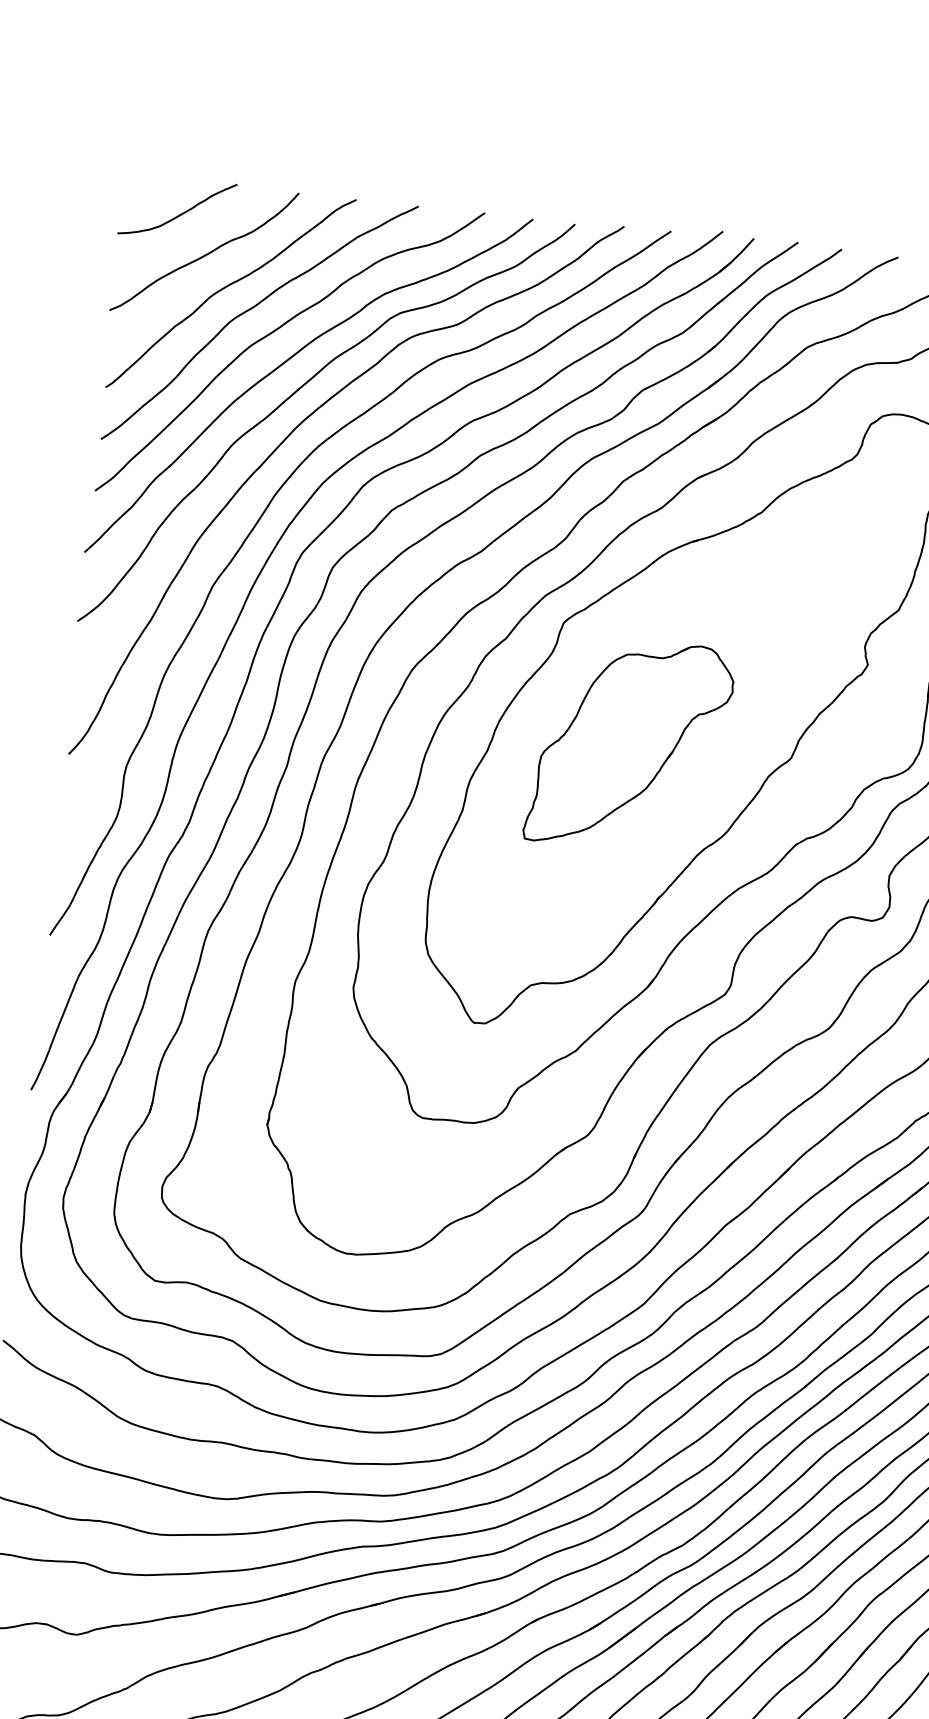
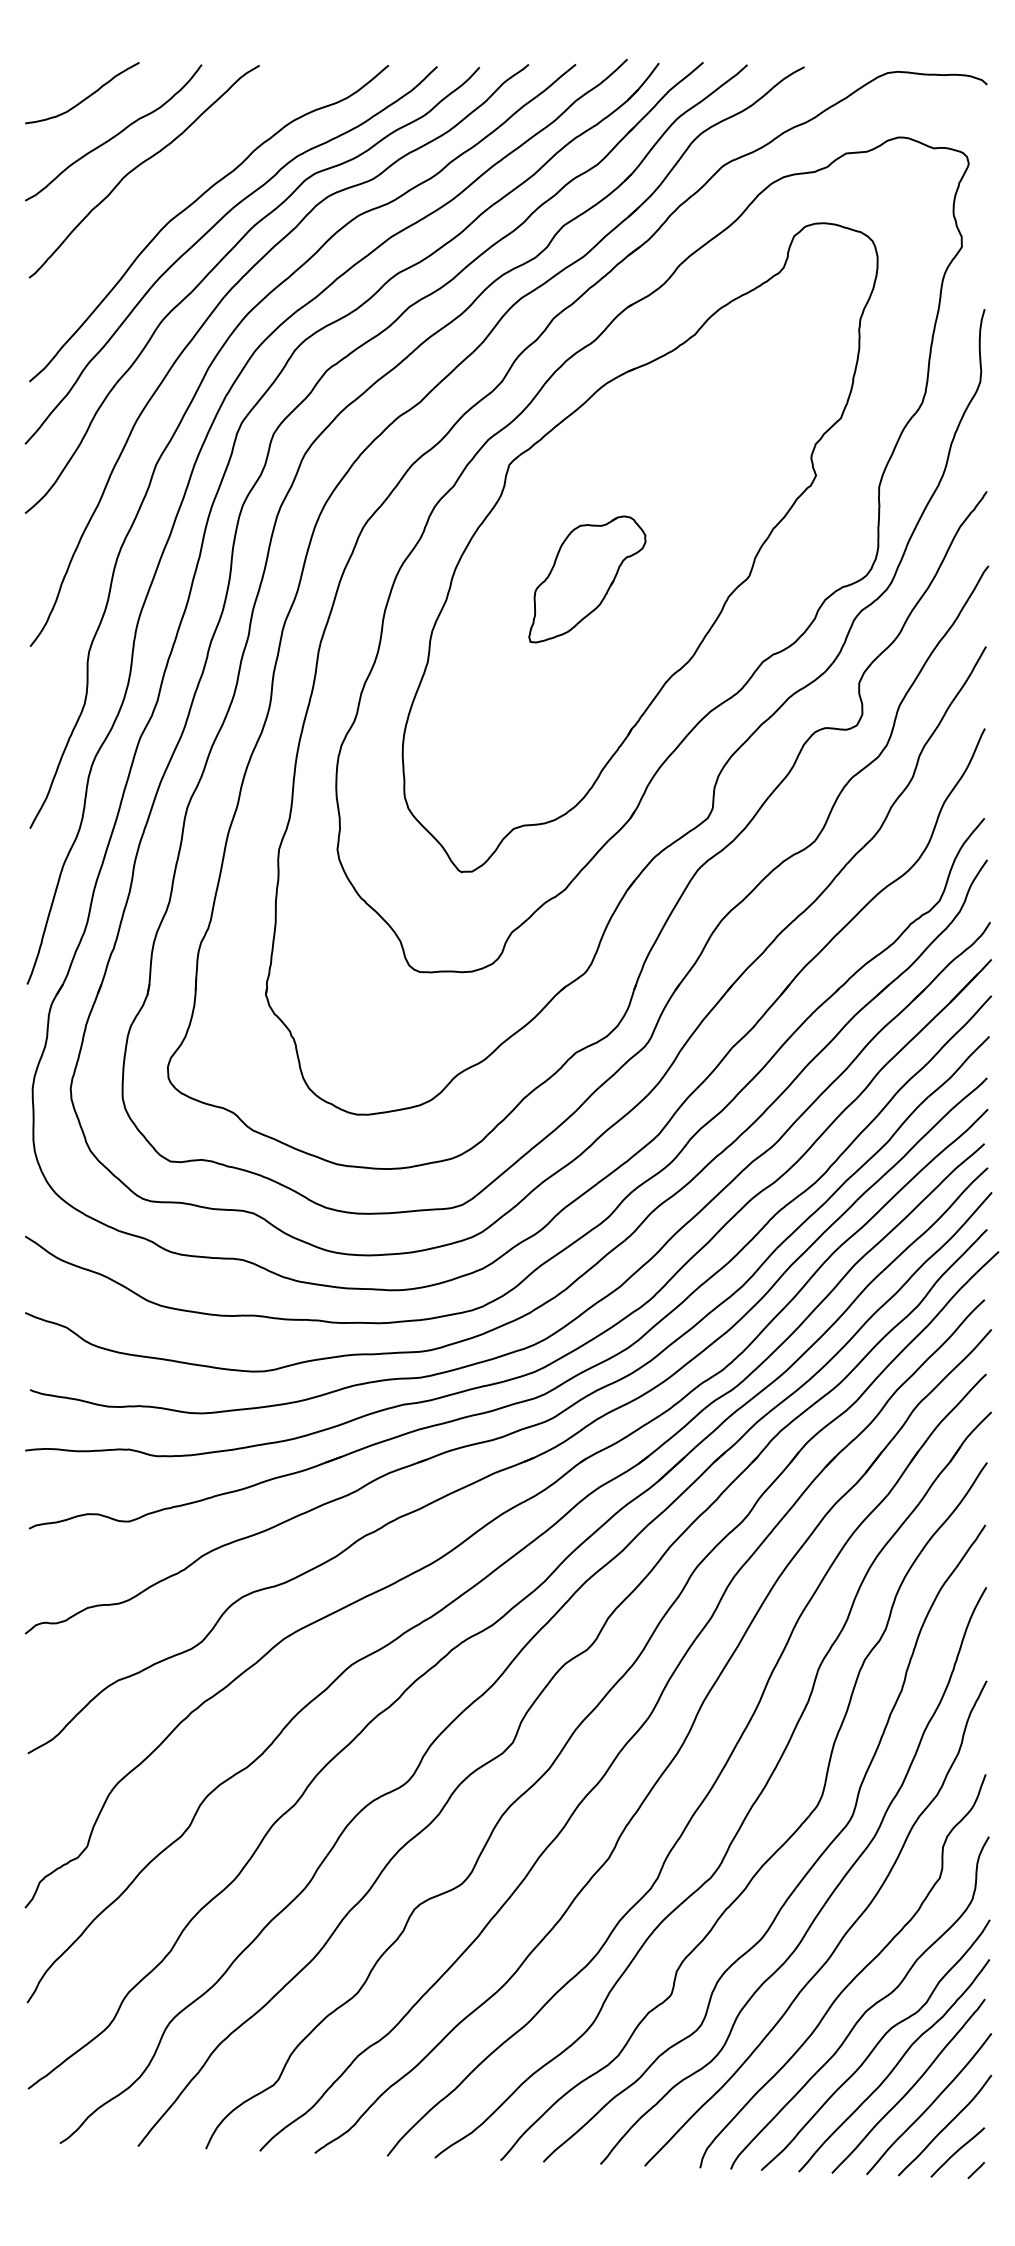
curve: (250, 310) -> (165, 186), removed
part: (629, 744) -> (587, 579), size x0.6

